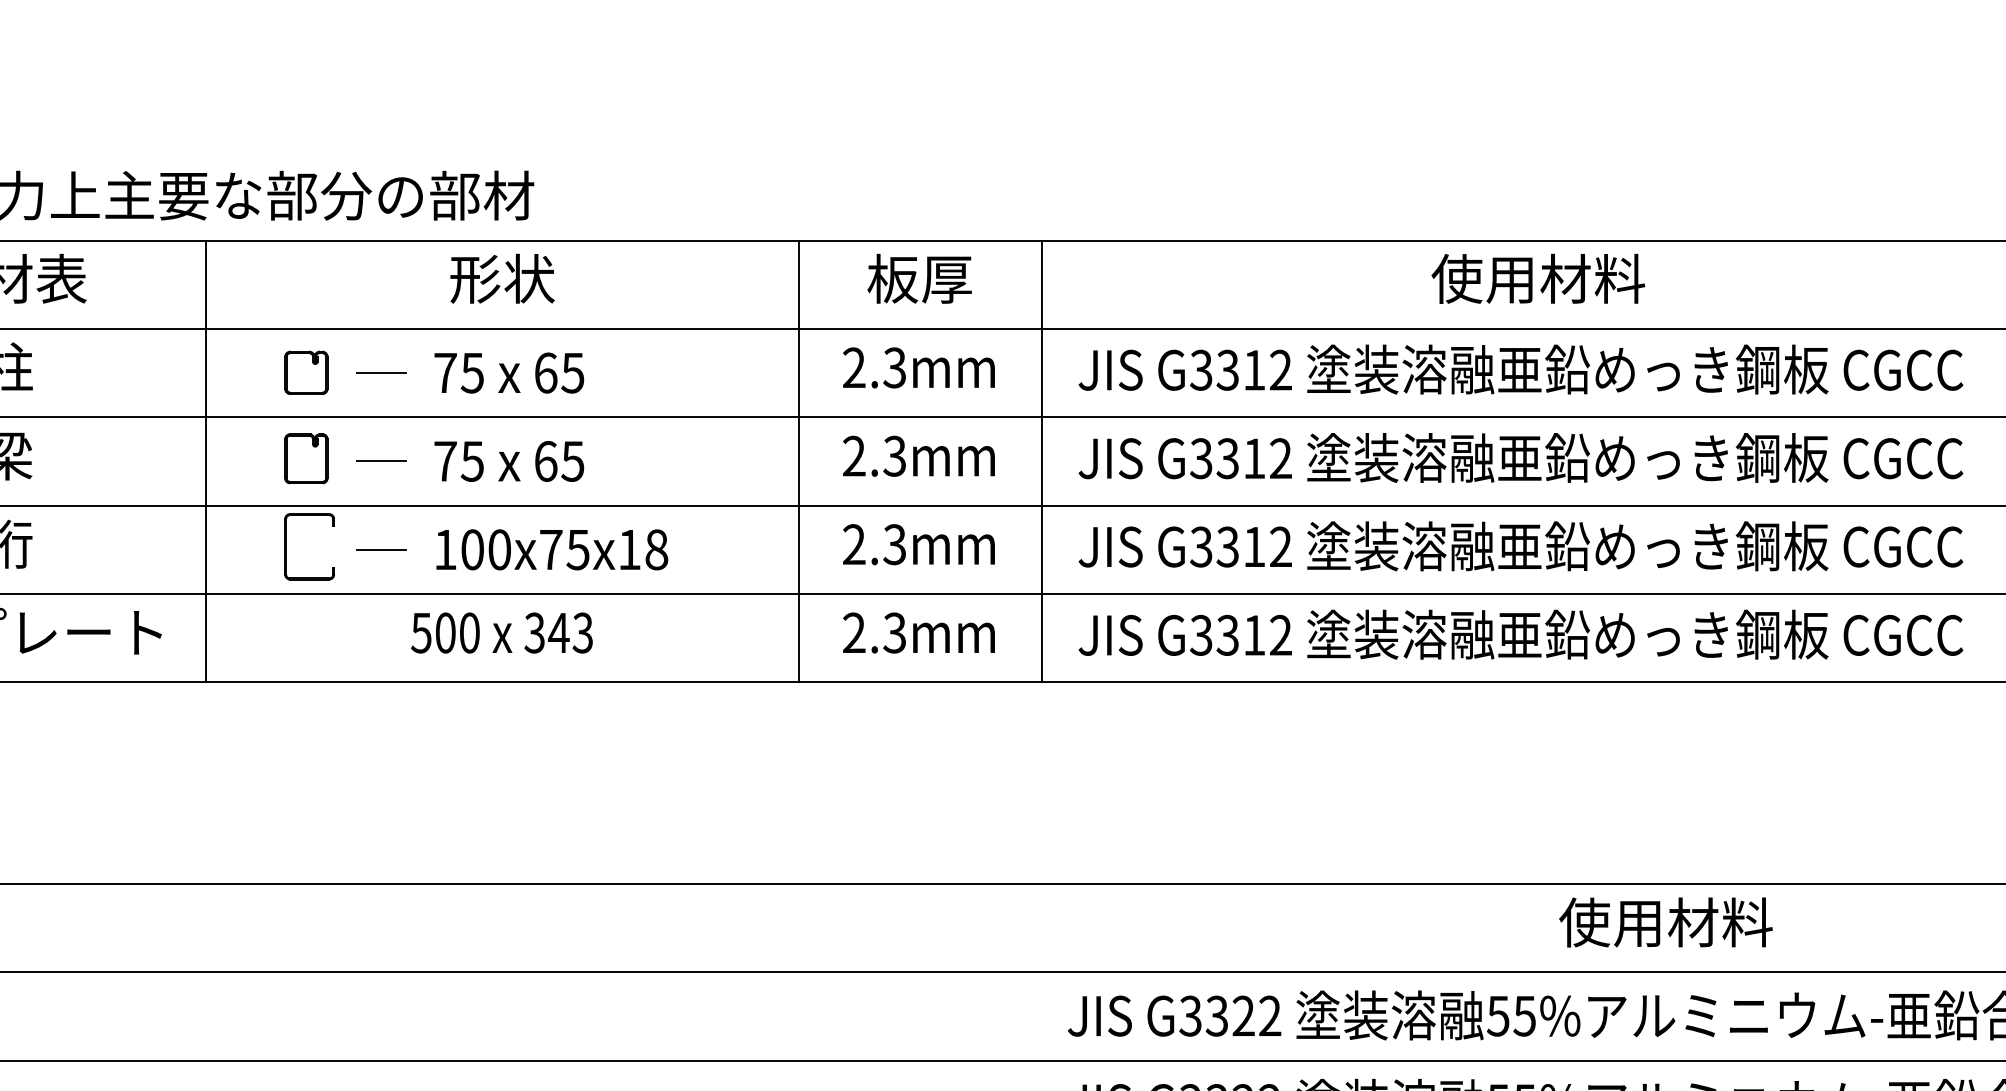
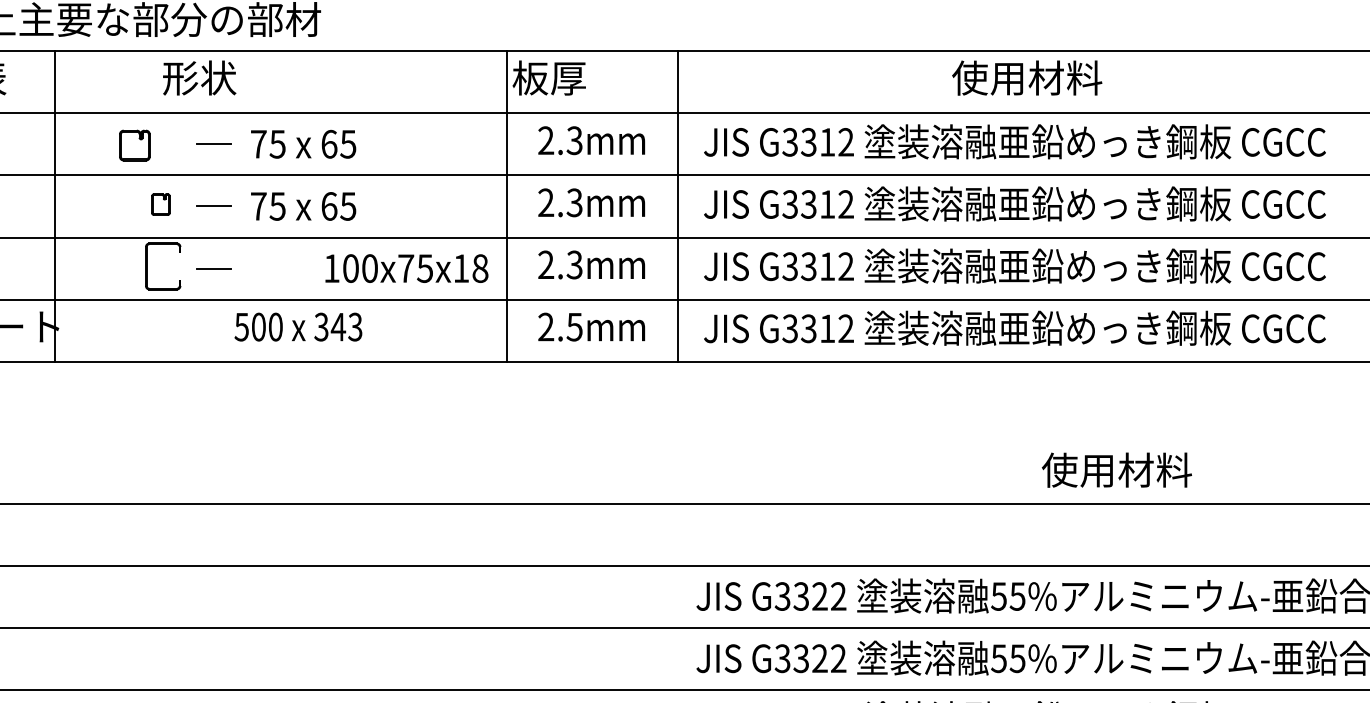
text: (502, 278) -> (199, 77), moved
text: (919, 278) -> (549, 77), moved
part: (306, 372) -> (134, 145), moved
part: (306, 458) -> (160, 204), size x0.6
line: (206, 461) -> (55, 206), moved
text: (552, 549) -> (407, 268), moved
text: (894, 632) -> (574, 326), 2.3mm -> 2.5mm
text: (1665, 922) -> (1116, 470), moved

